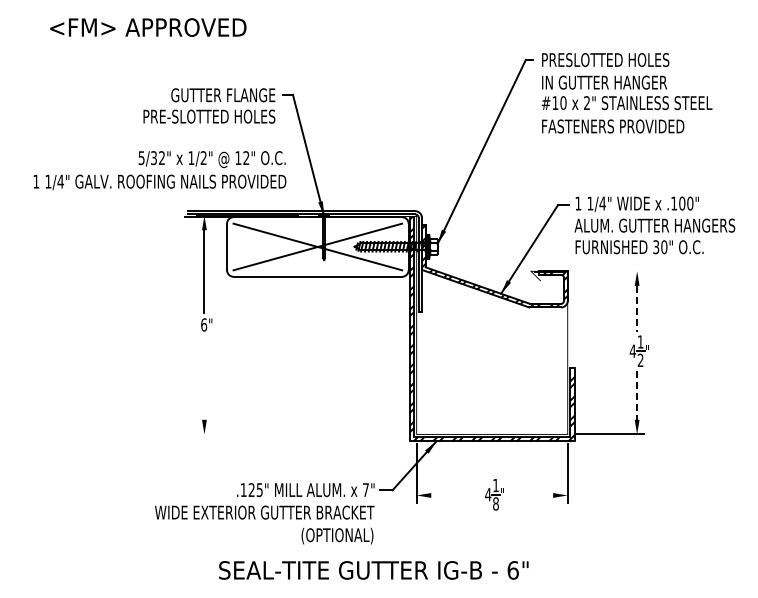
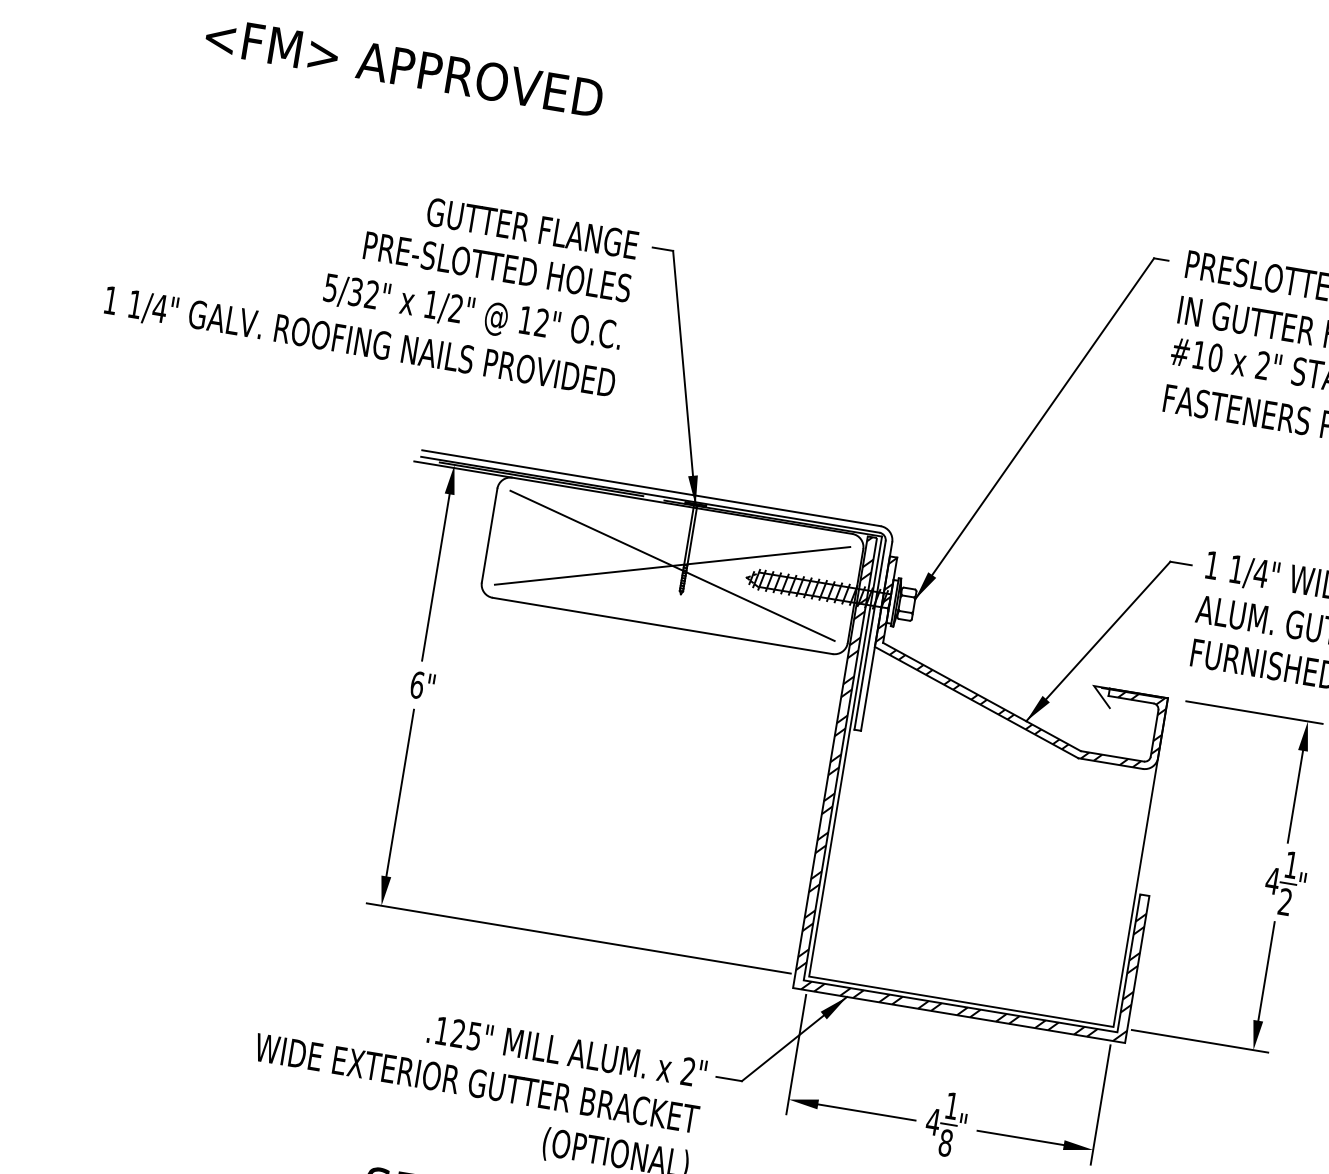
text: (159, 170) -> (362, 318), moved
line: (610, 271) -> (1254, 712), added
line: (637, 308) -> (1296, 796), dashed -> solid
line: (204, 378) -> (400, 793), added
line: (637, 395) -> (1267, 971), dashed -> solid
line: (302, 434) -> (579, 938), added
text: (365, 489) -> (687, 1070), 7" -> 2"
line: (455, 495) -> (867, 1112), added
line: (531, 495) -> (1020, 1137), added

